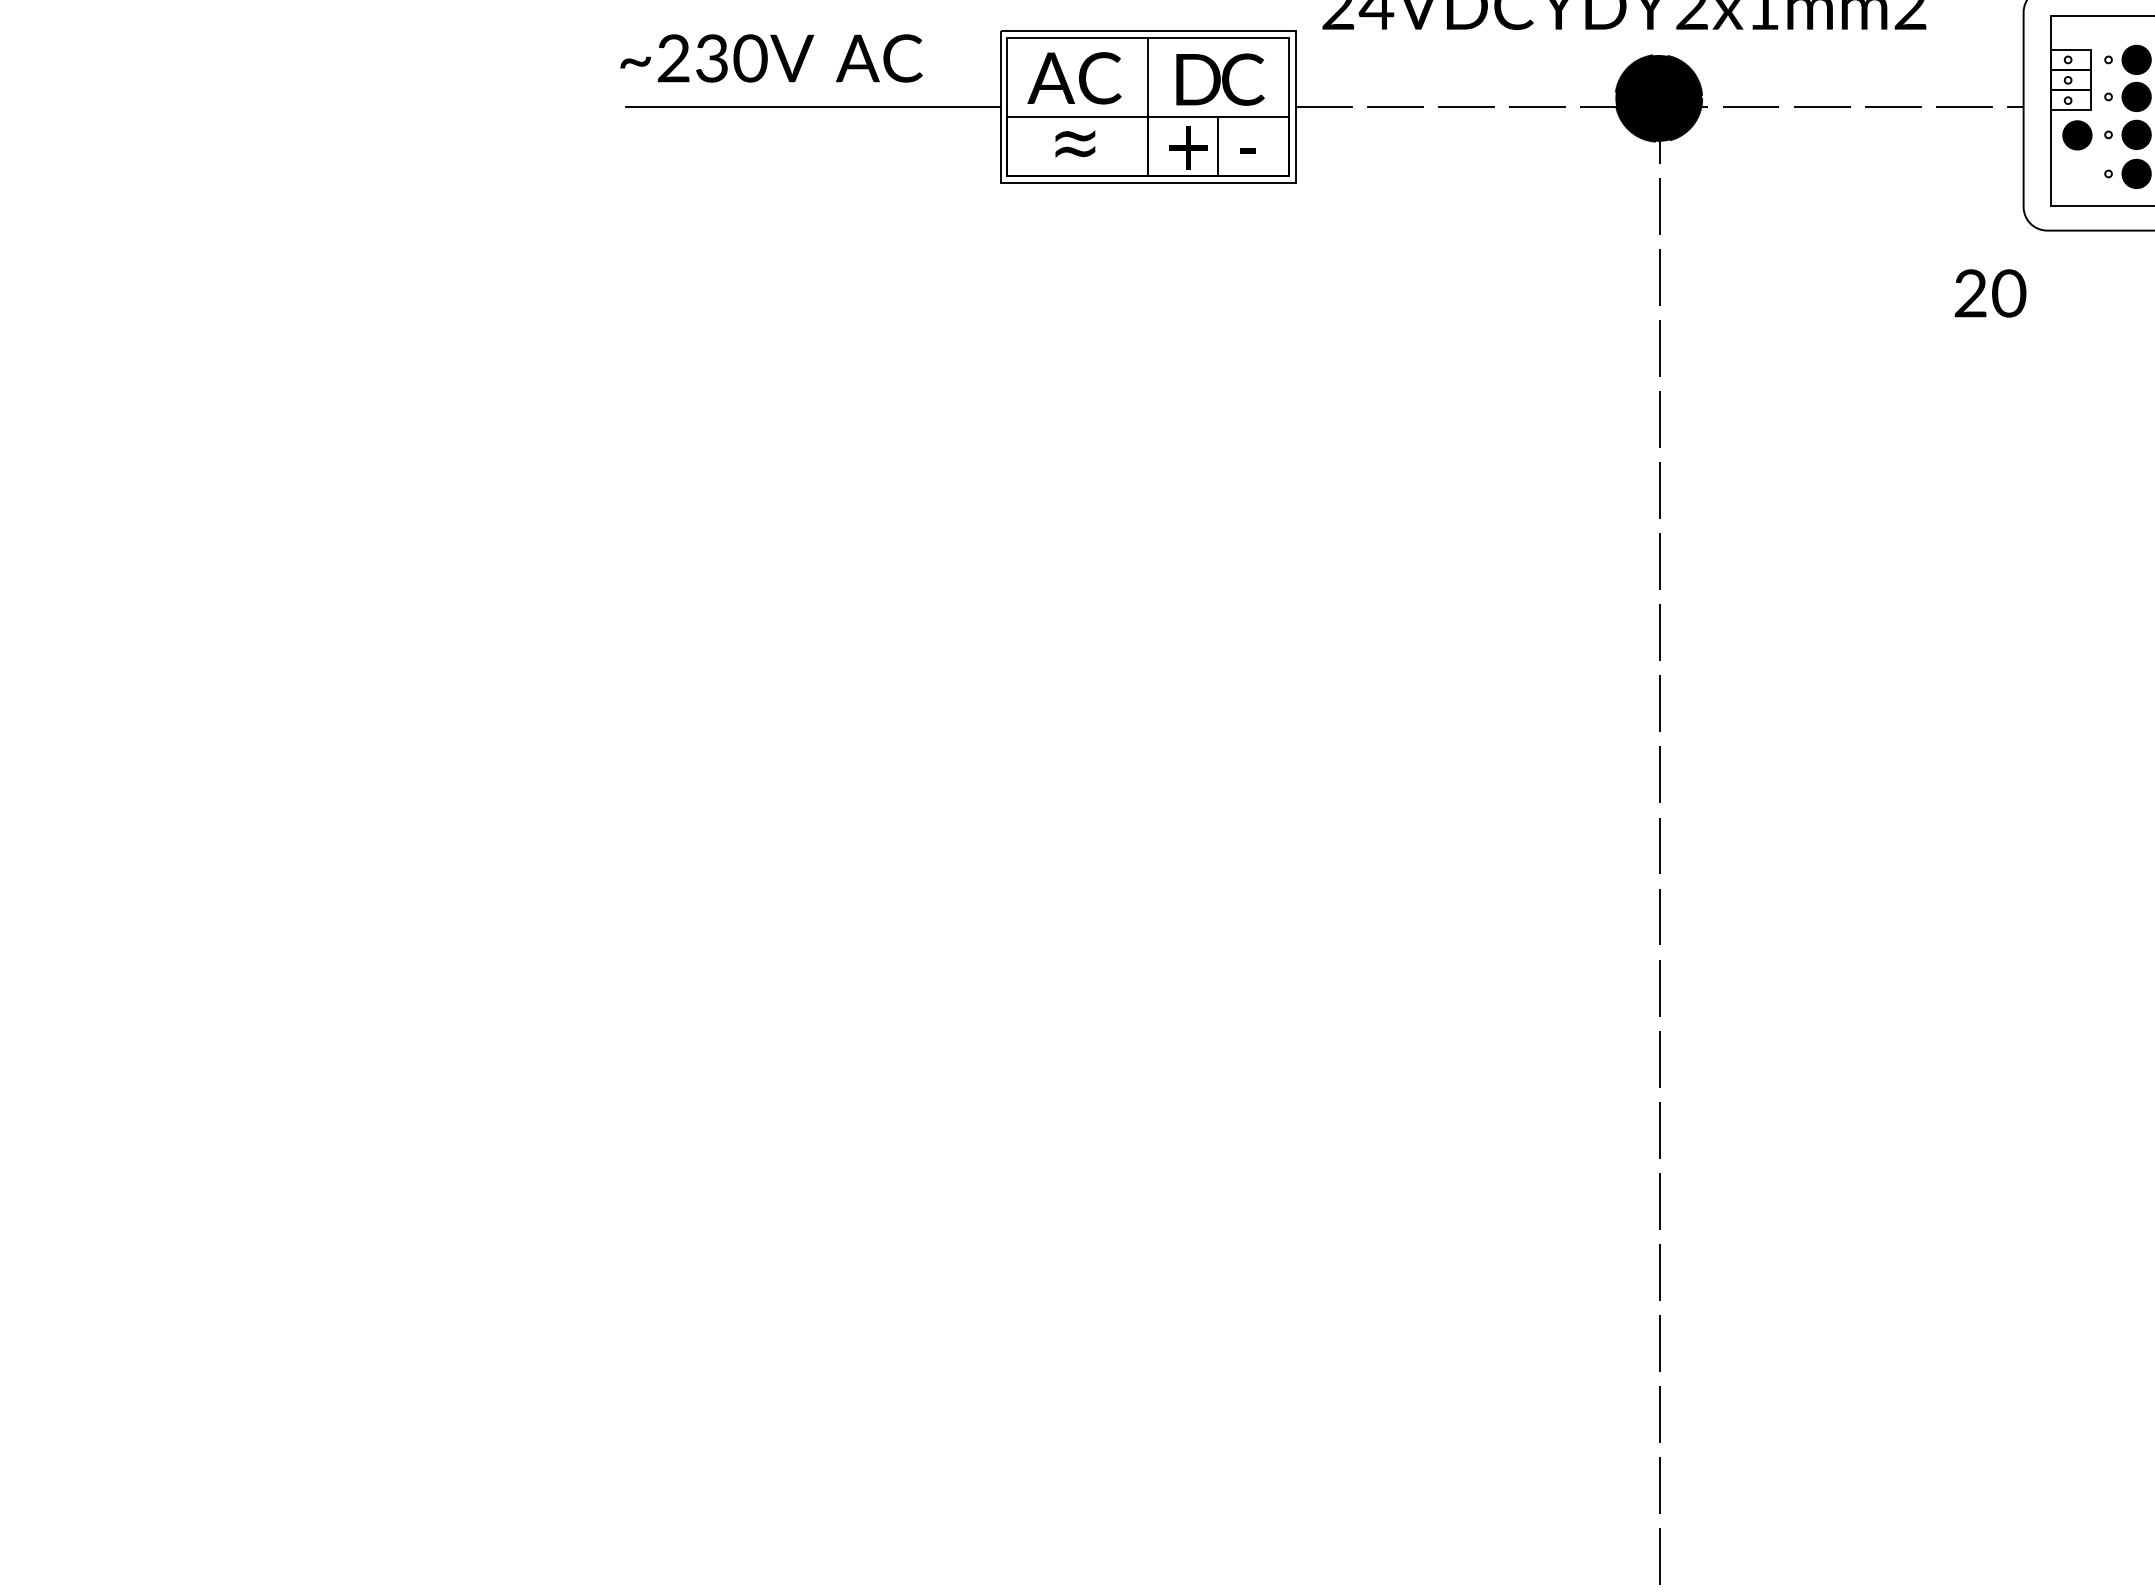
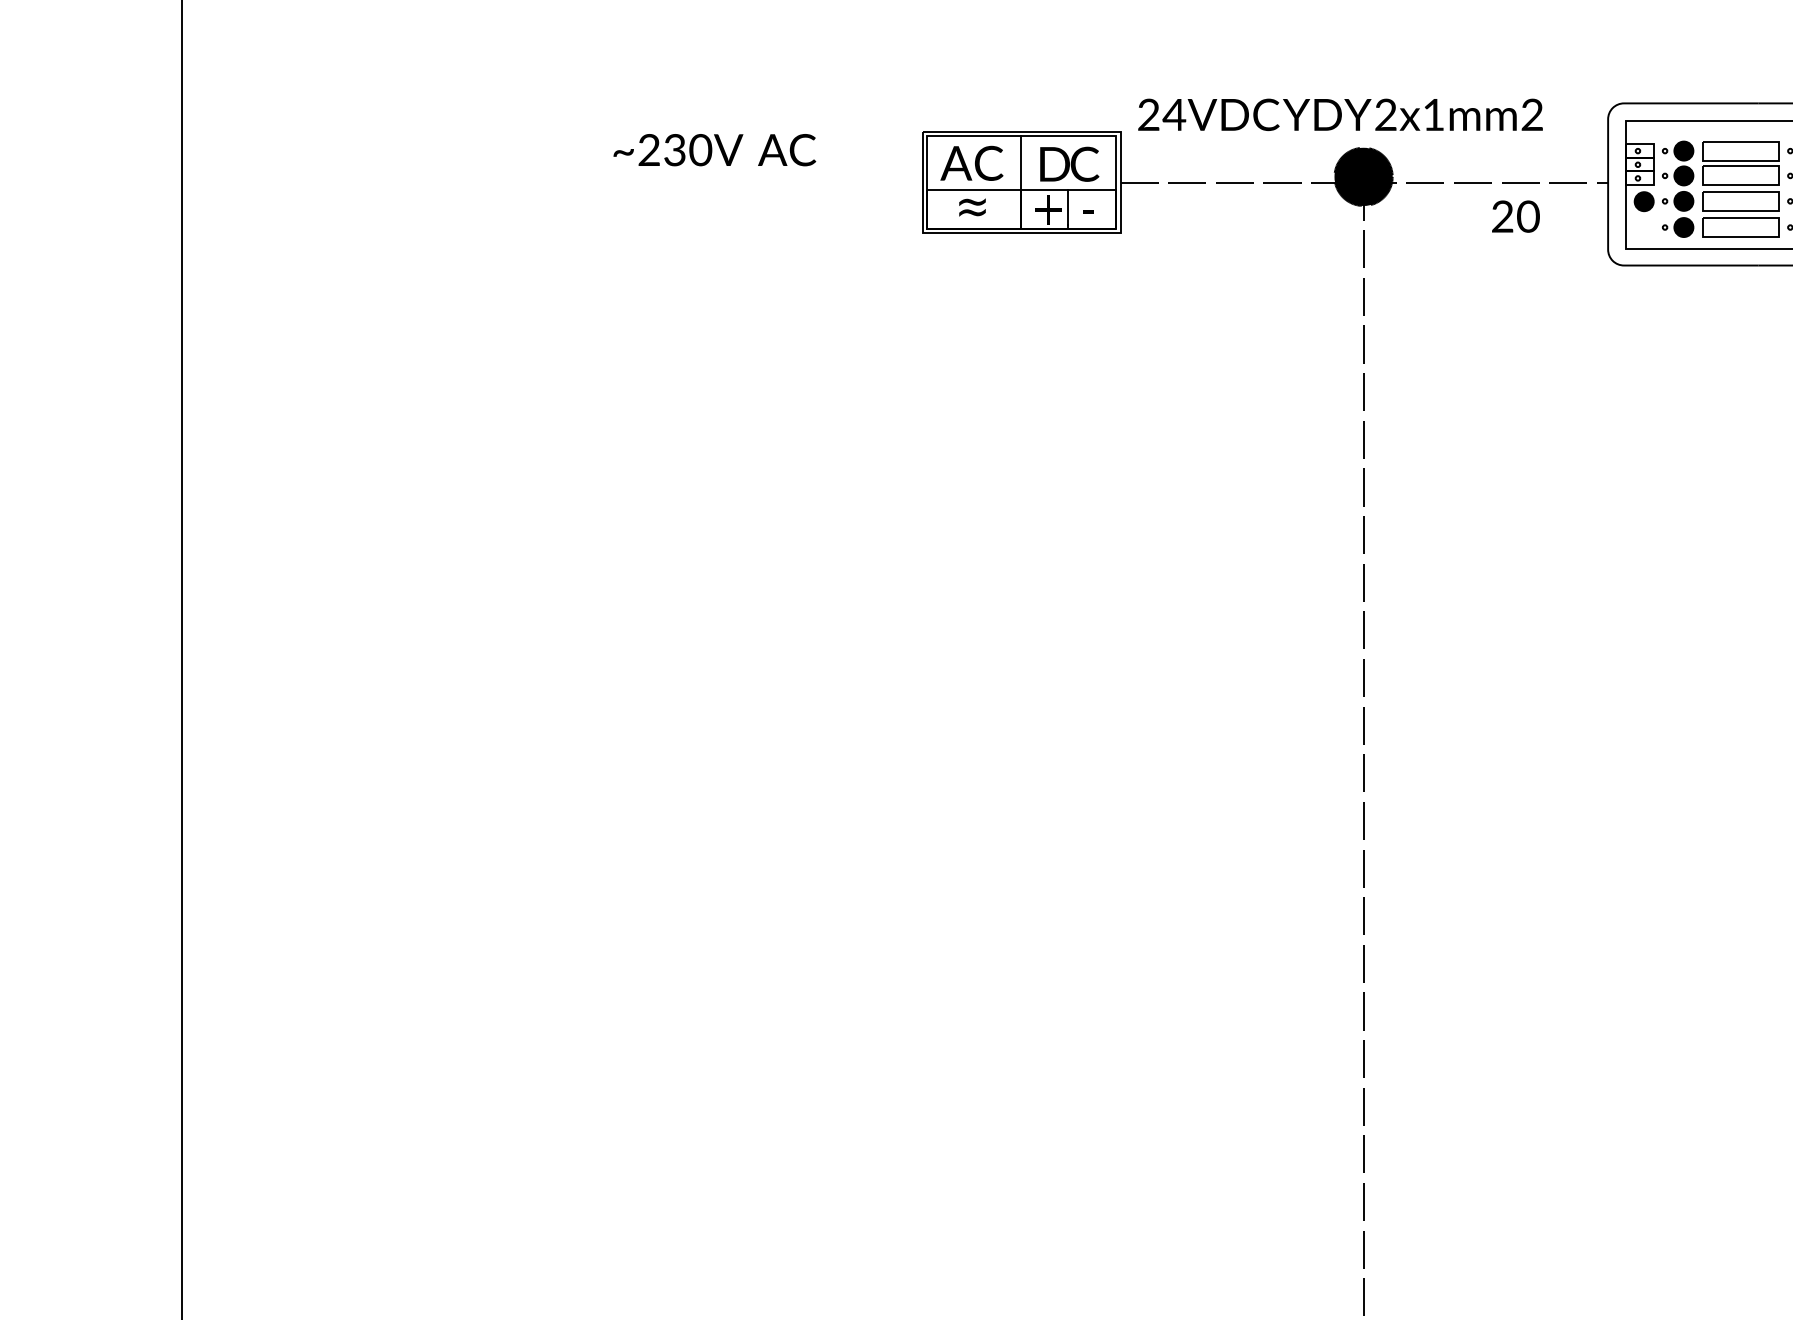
text: (771, 59) -> (714, 150), moved
line: (812, 106) -> (796, 182), removed
text: (1989, 293) -> (1515, 216), moved

